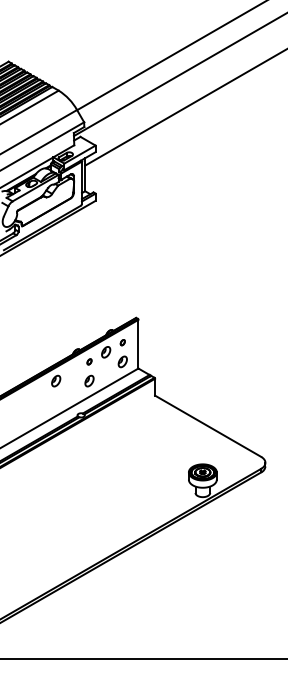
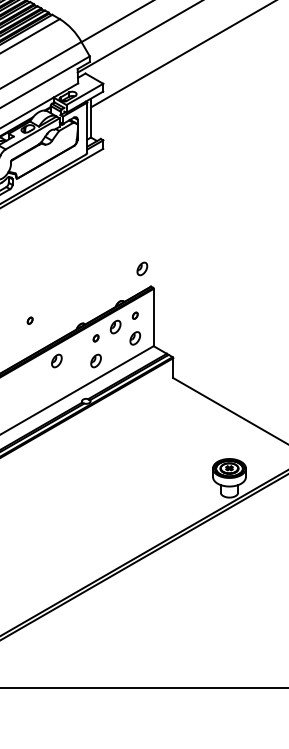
part: (128, 302) -> (141, 268), added
part: (33, 346) -> (30, 320), added

